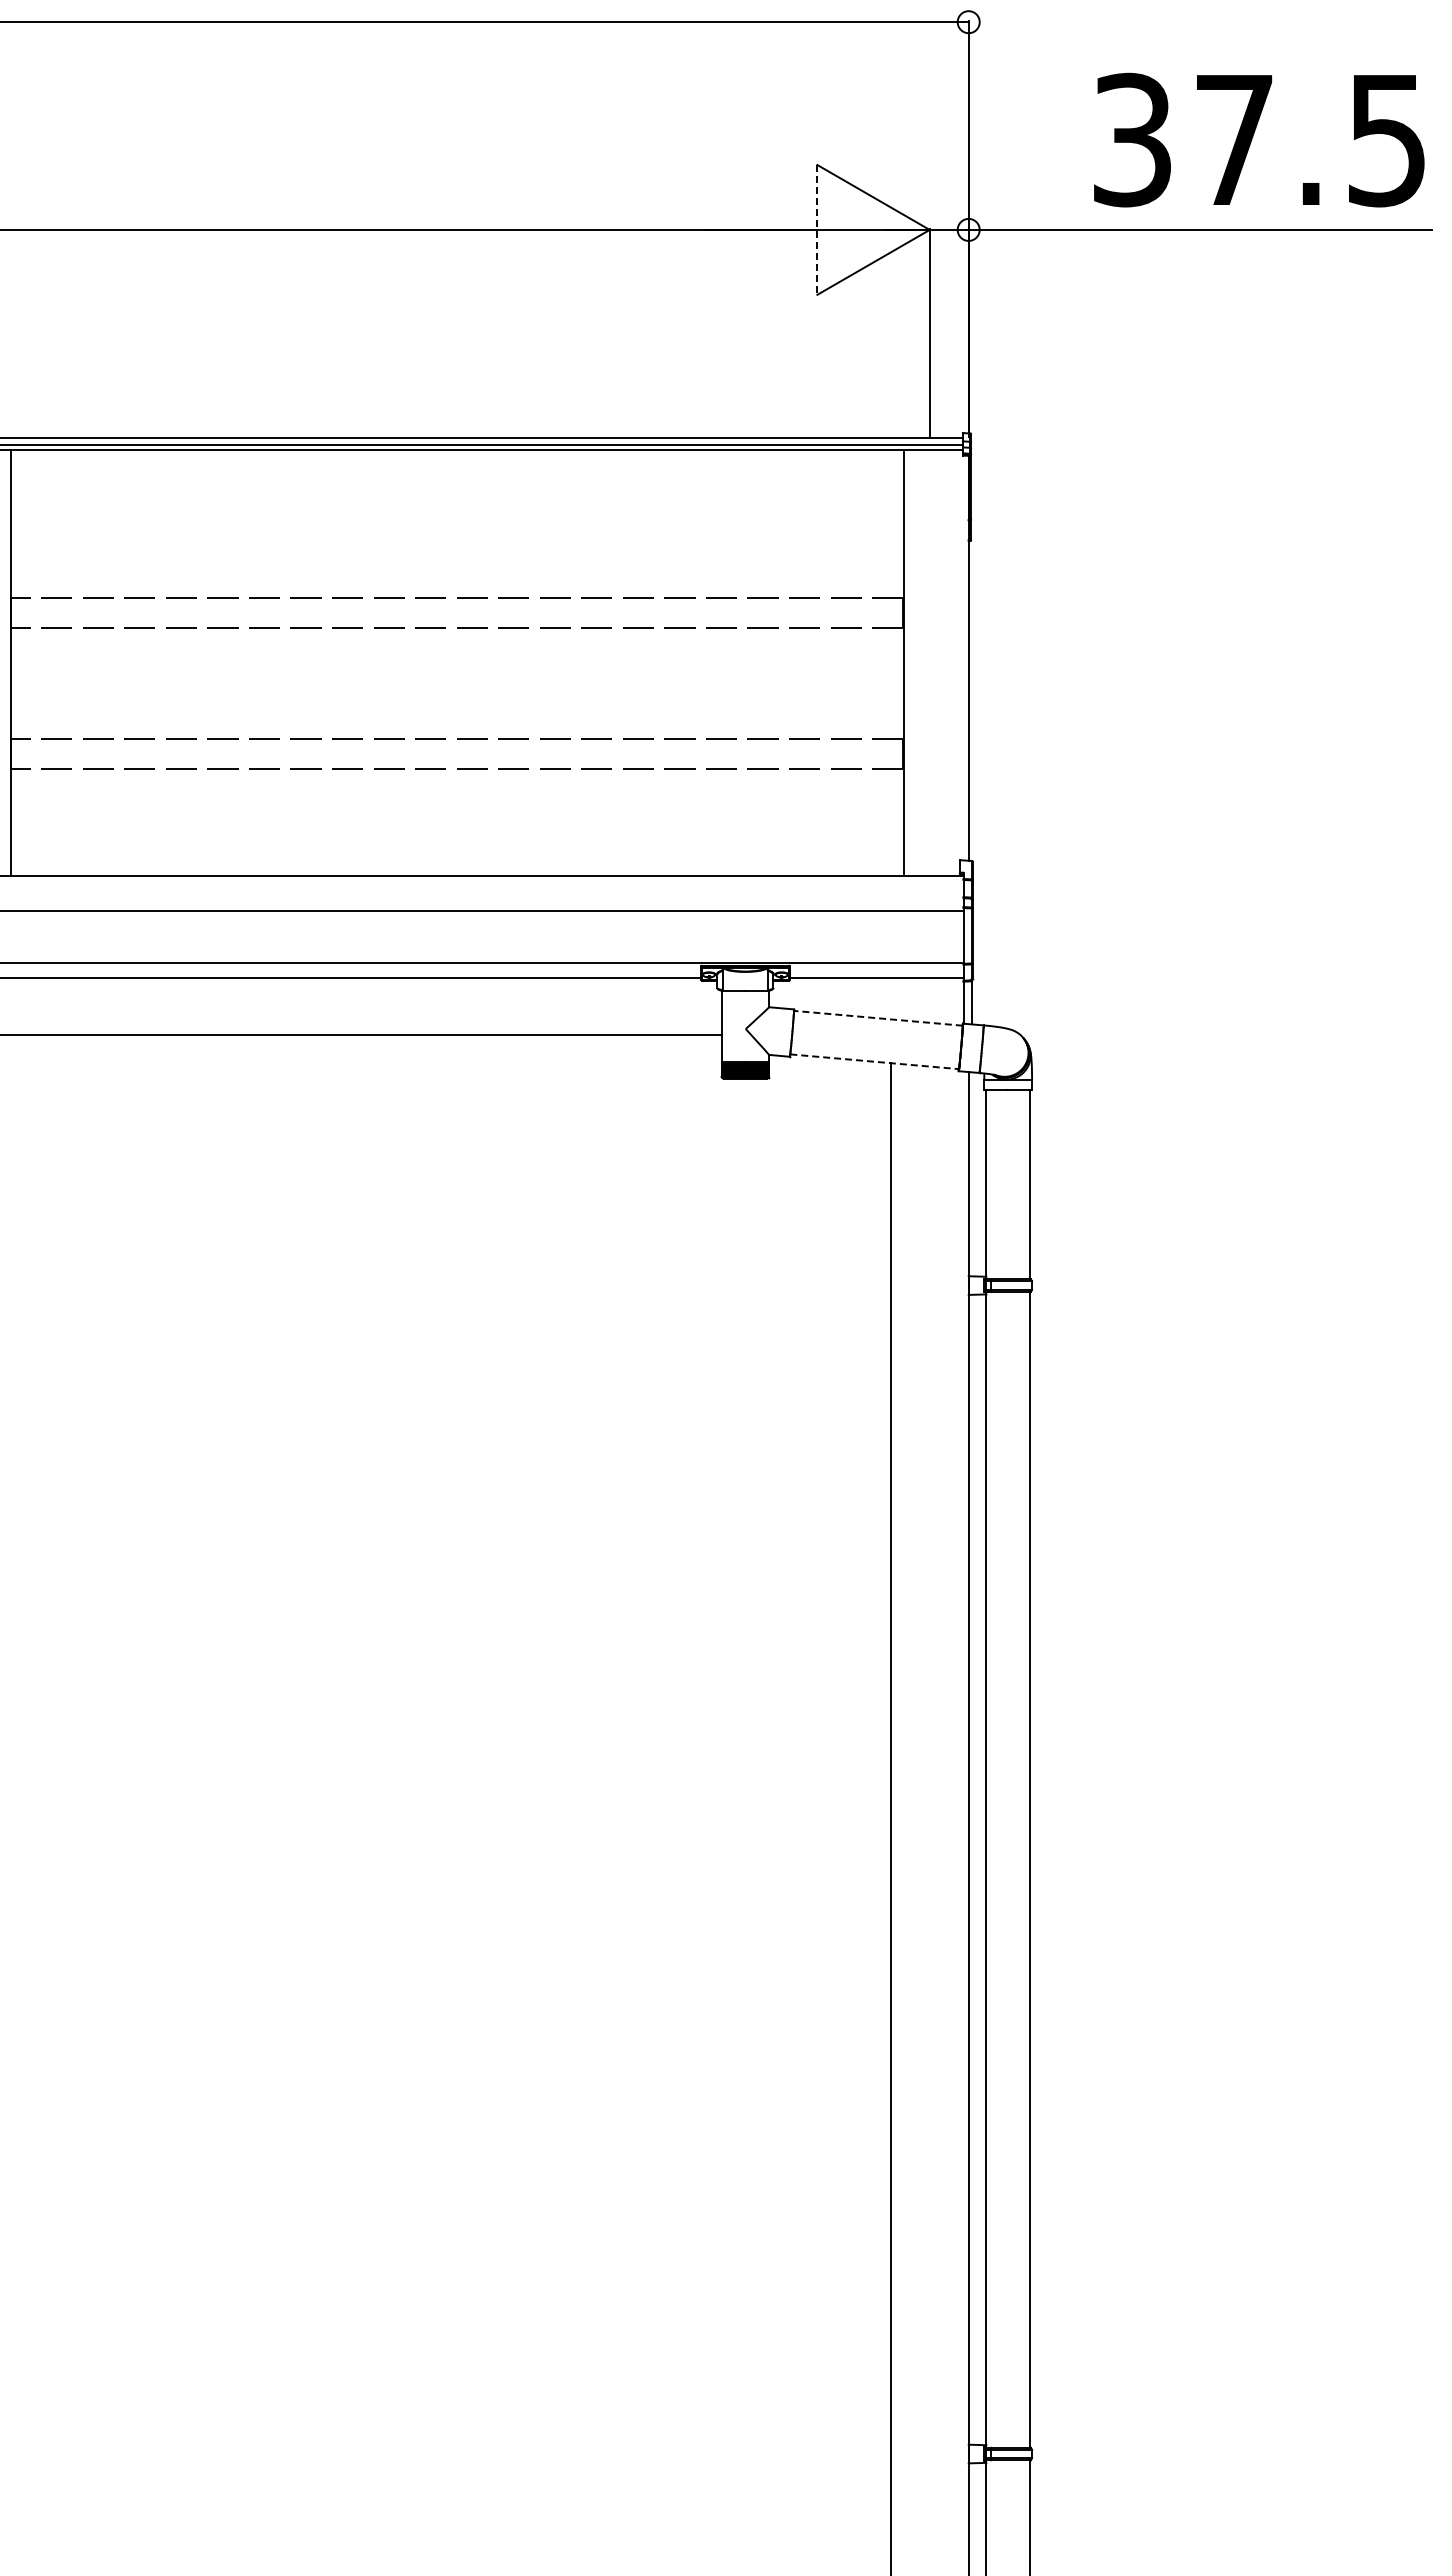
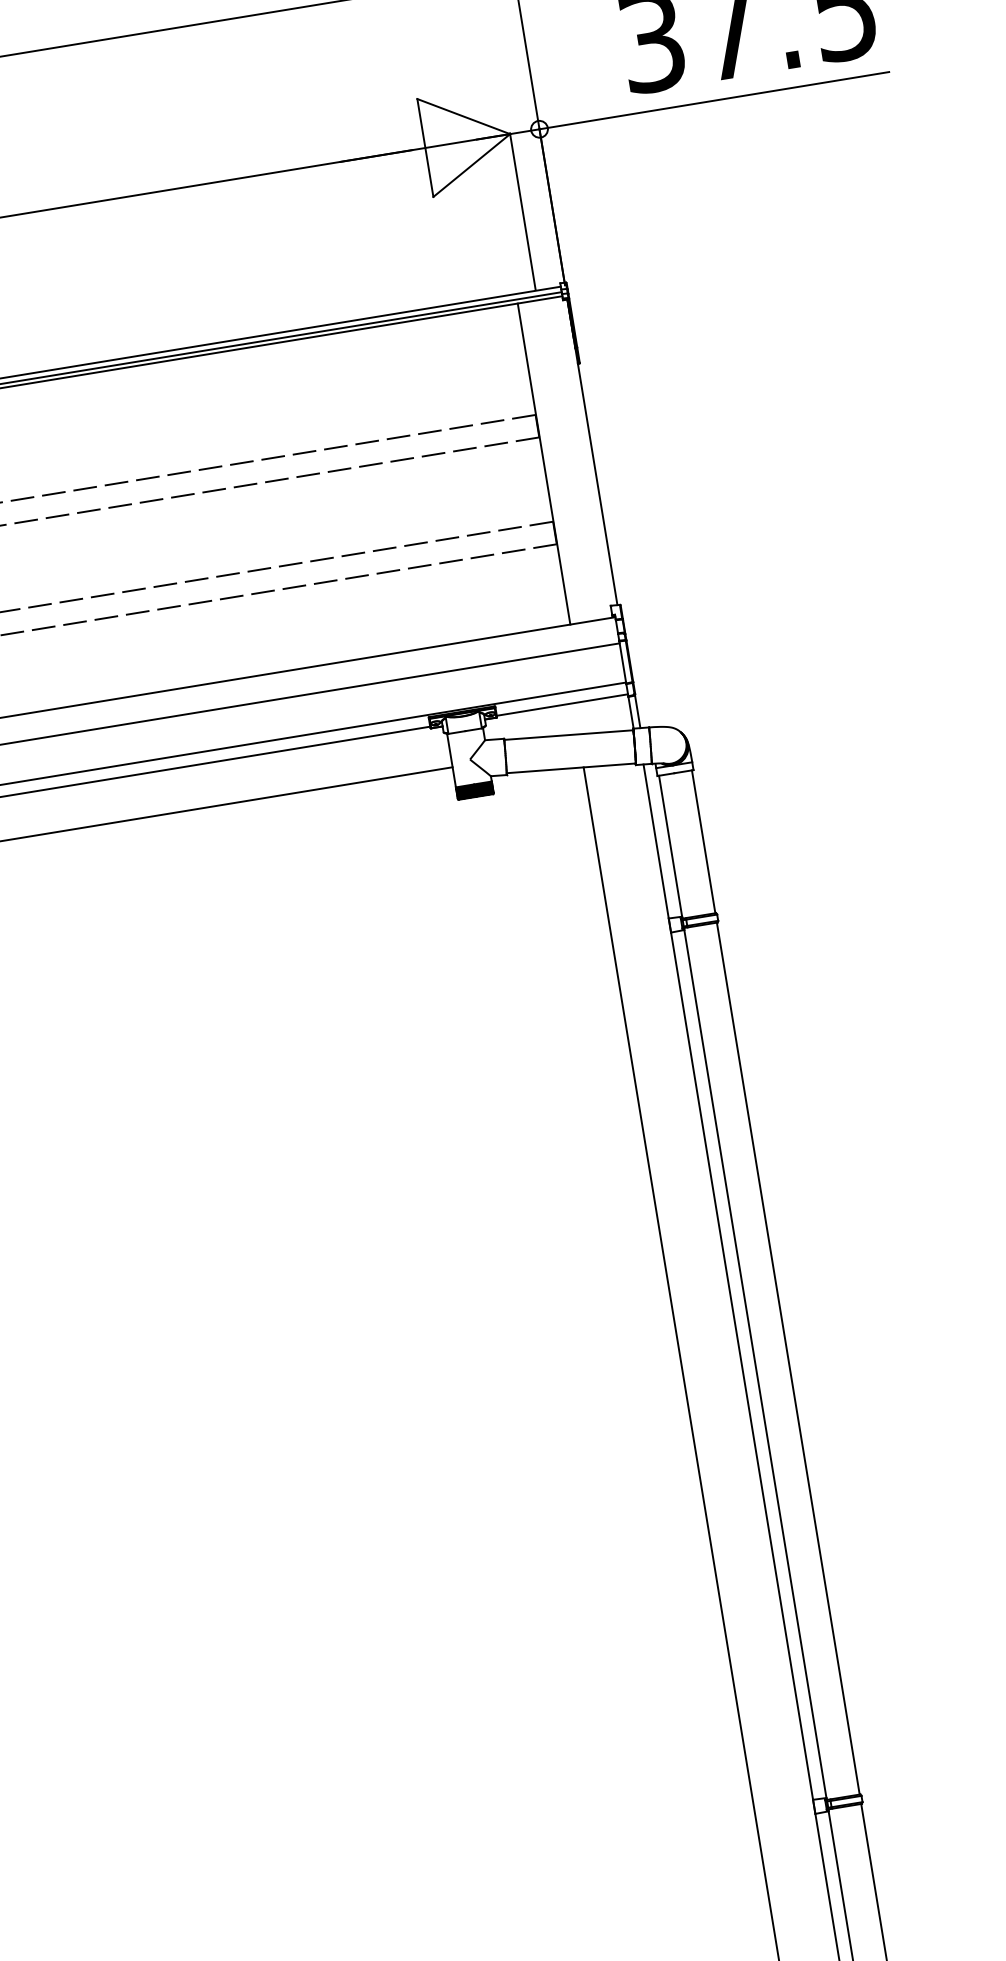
line: (817, 229) -> (425, 147), dashed -> solid
line: (878, 1018) -> (568, 735), dashed -> solid
line: (874, 1061) -> (571, 768), dashed -> solid

